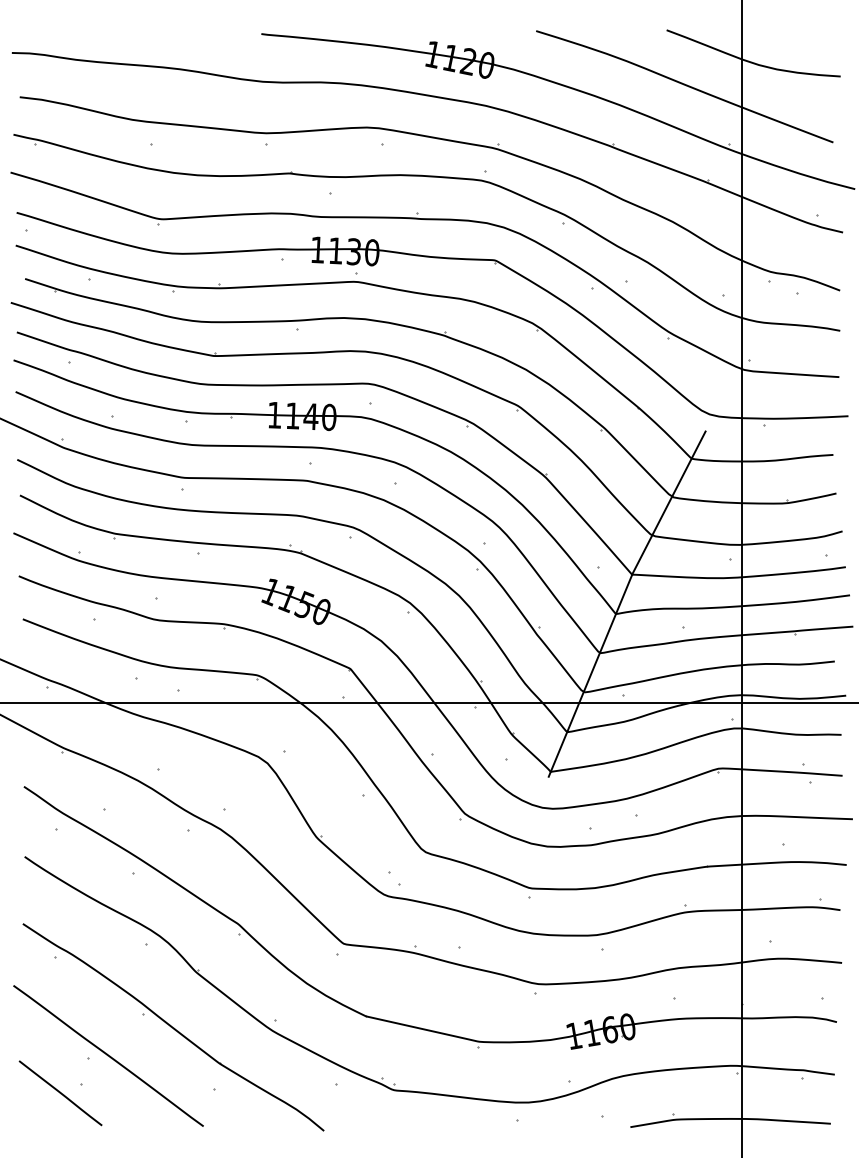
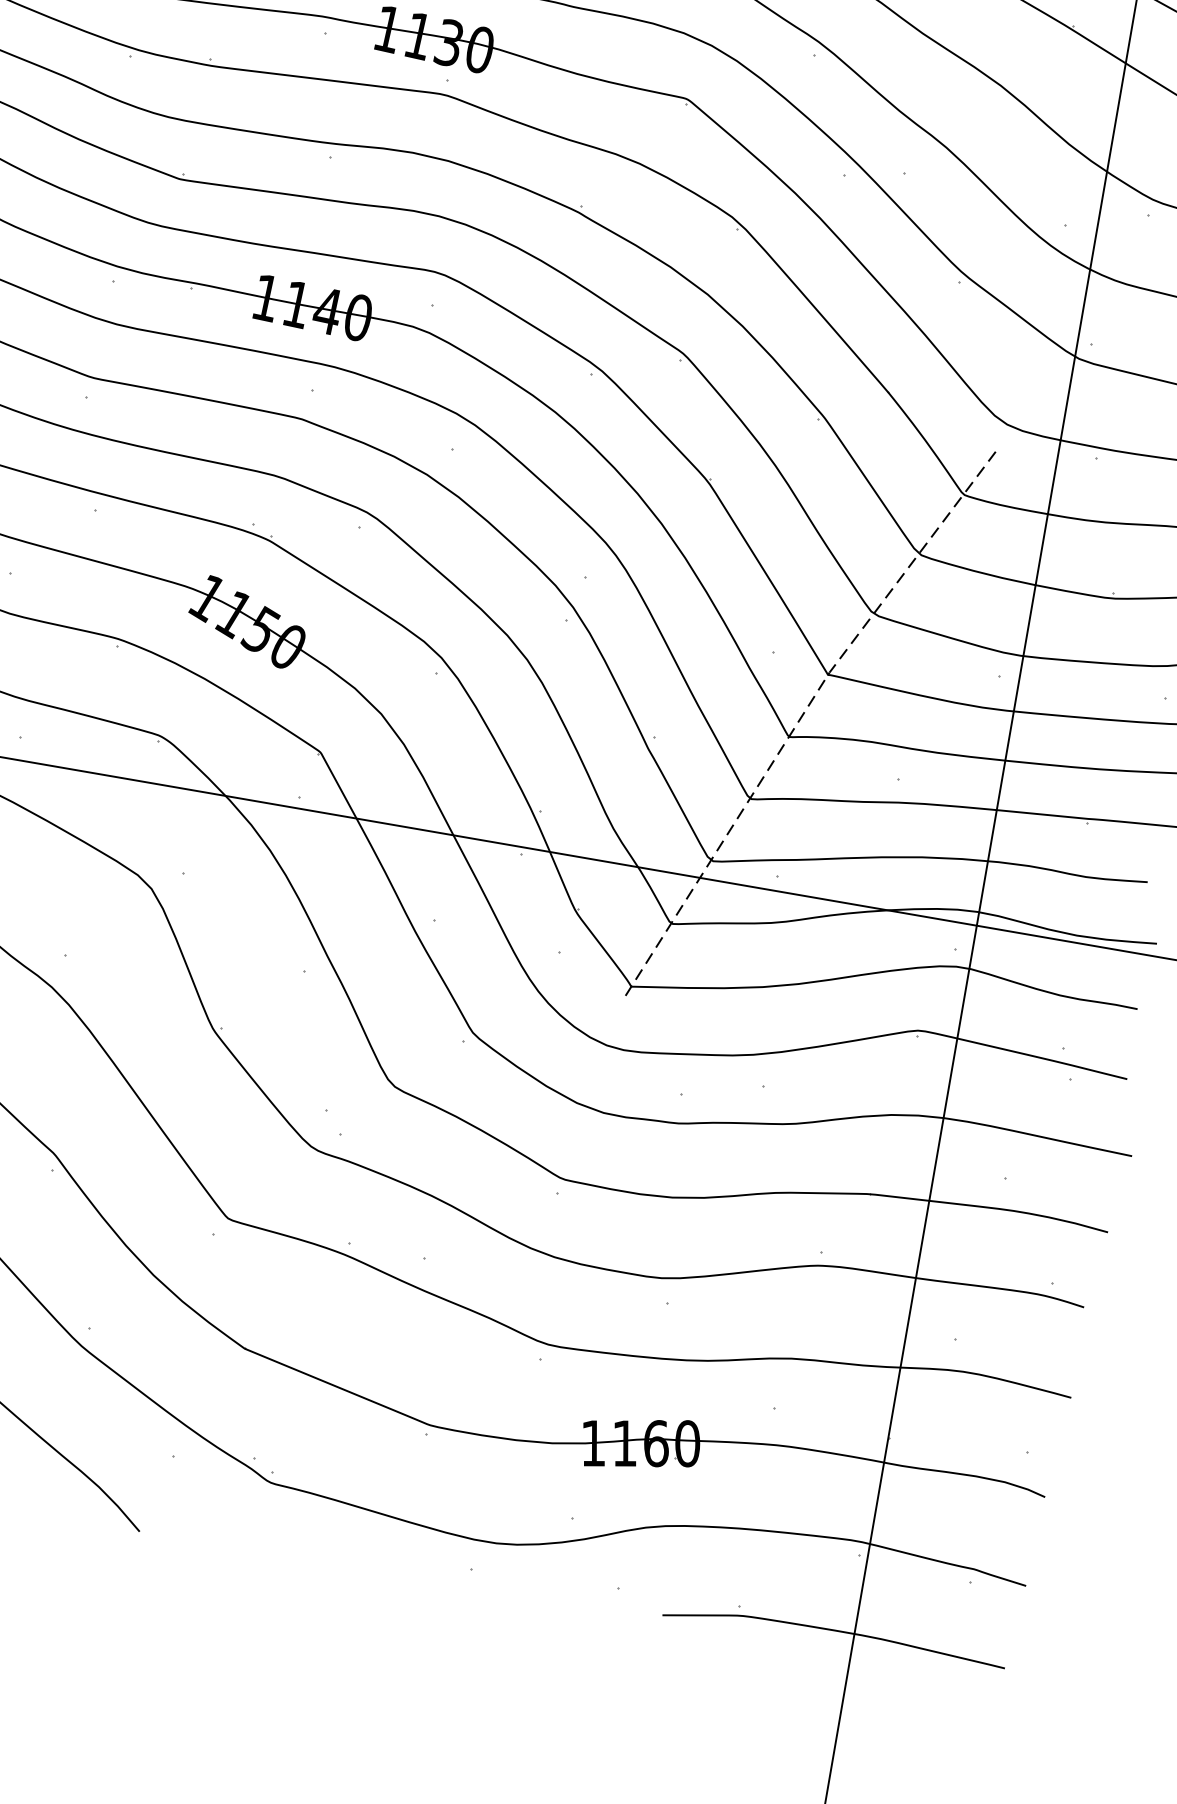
line: (621, 600) -> (802, 715), solid -> dashed

